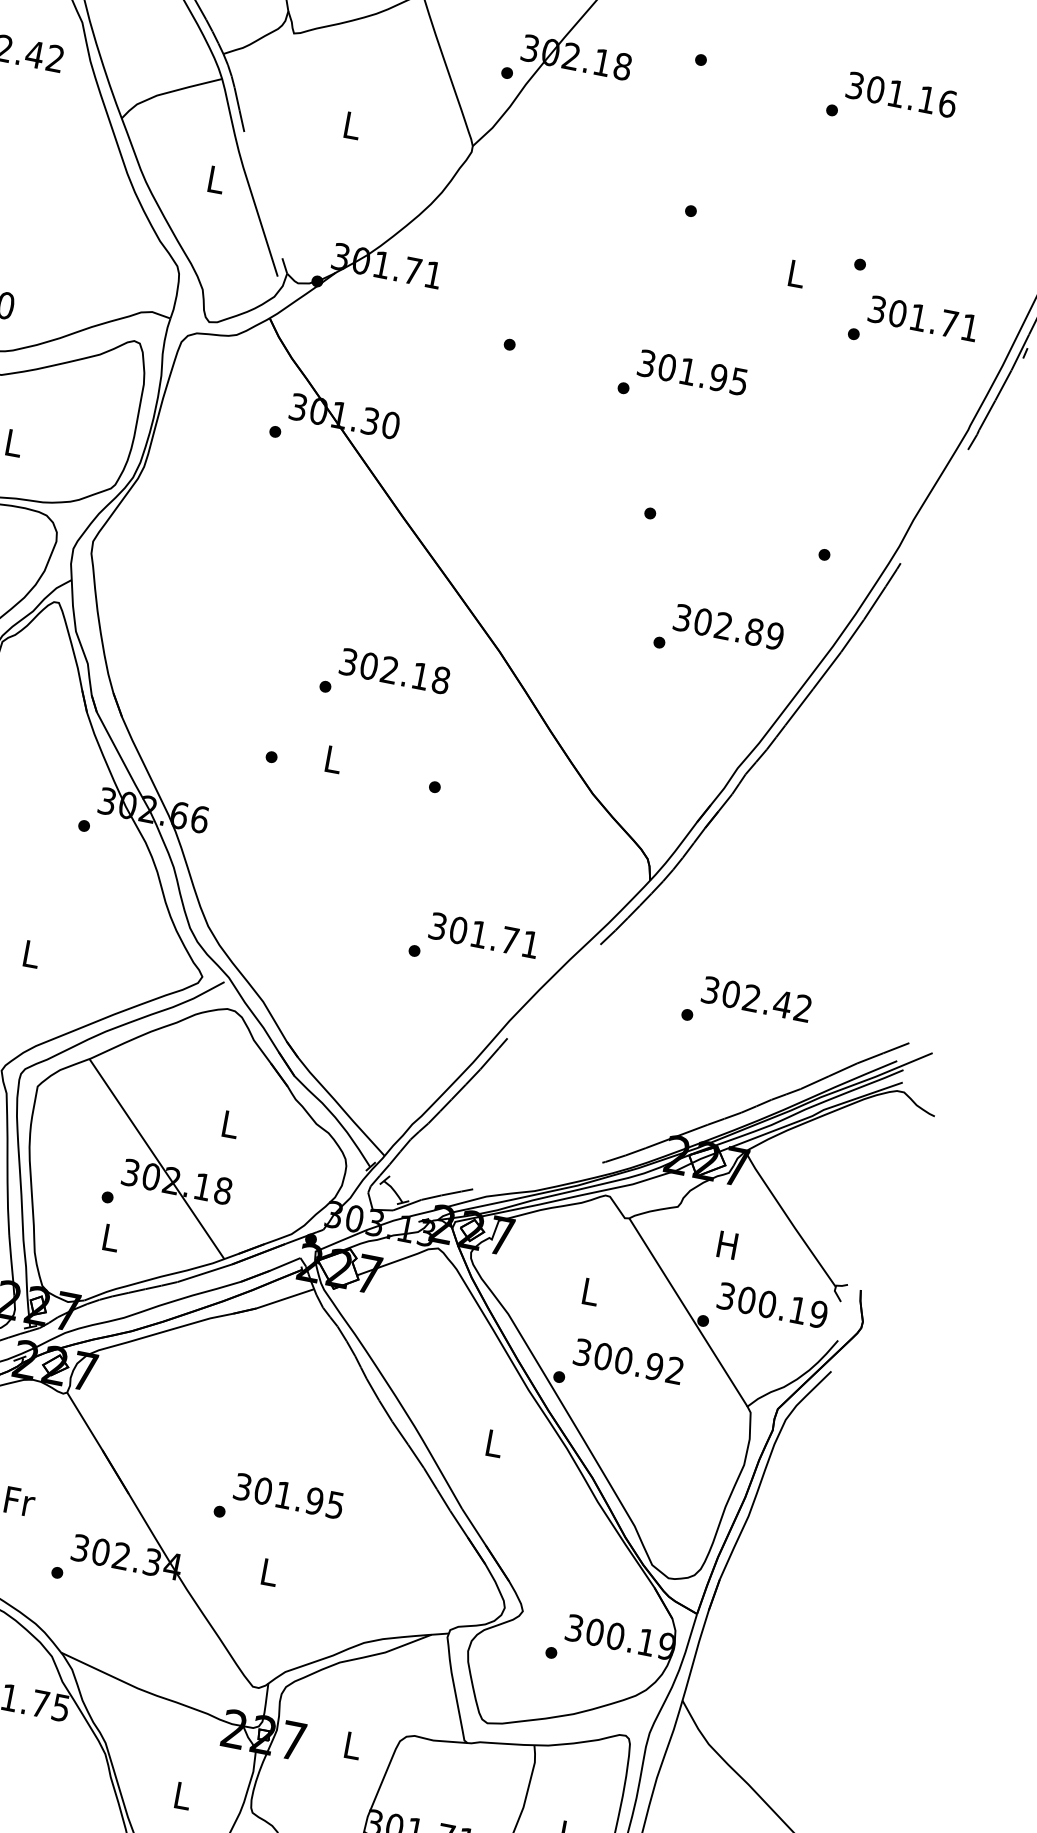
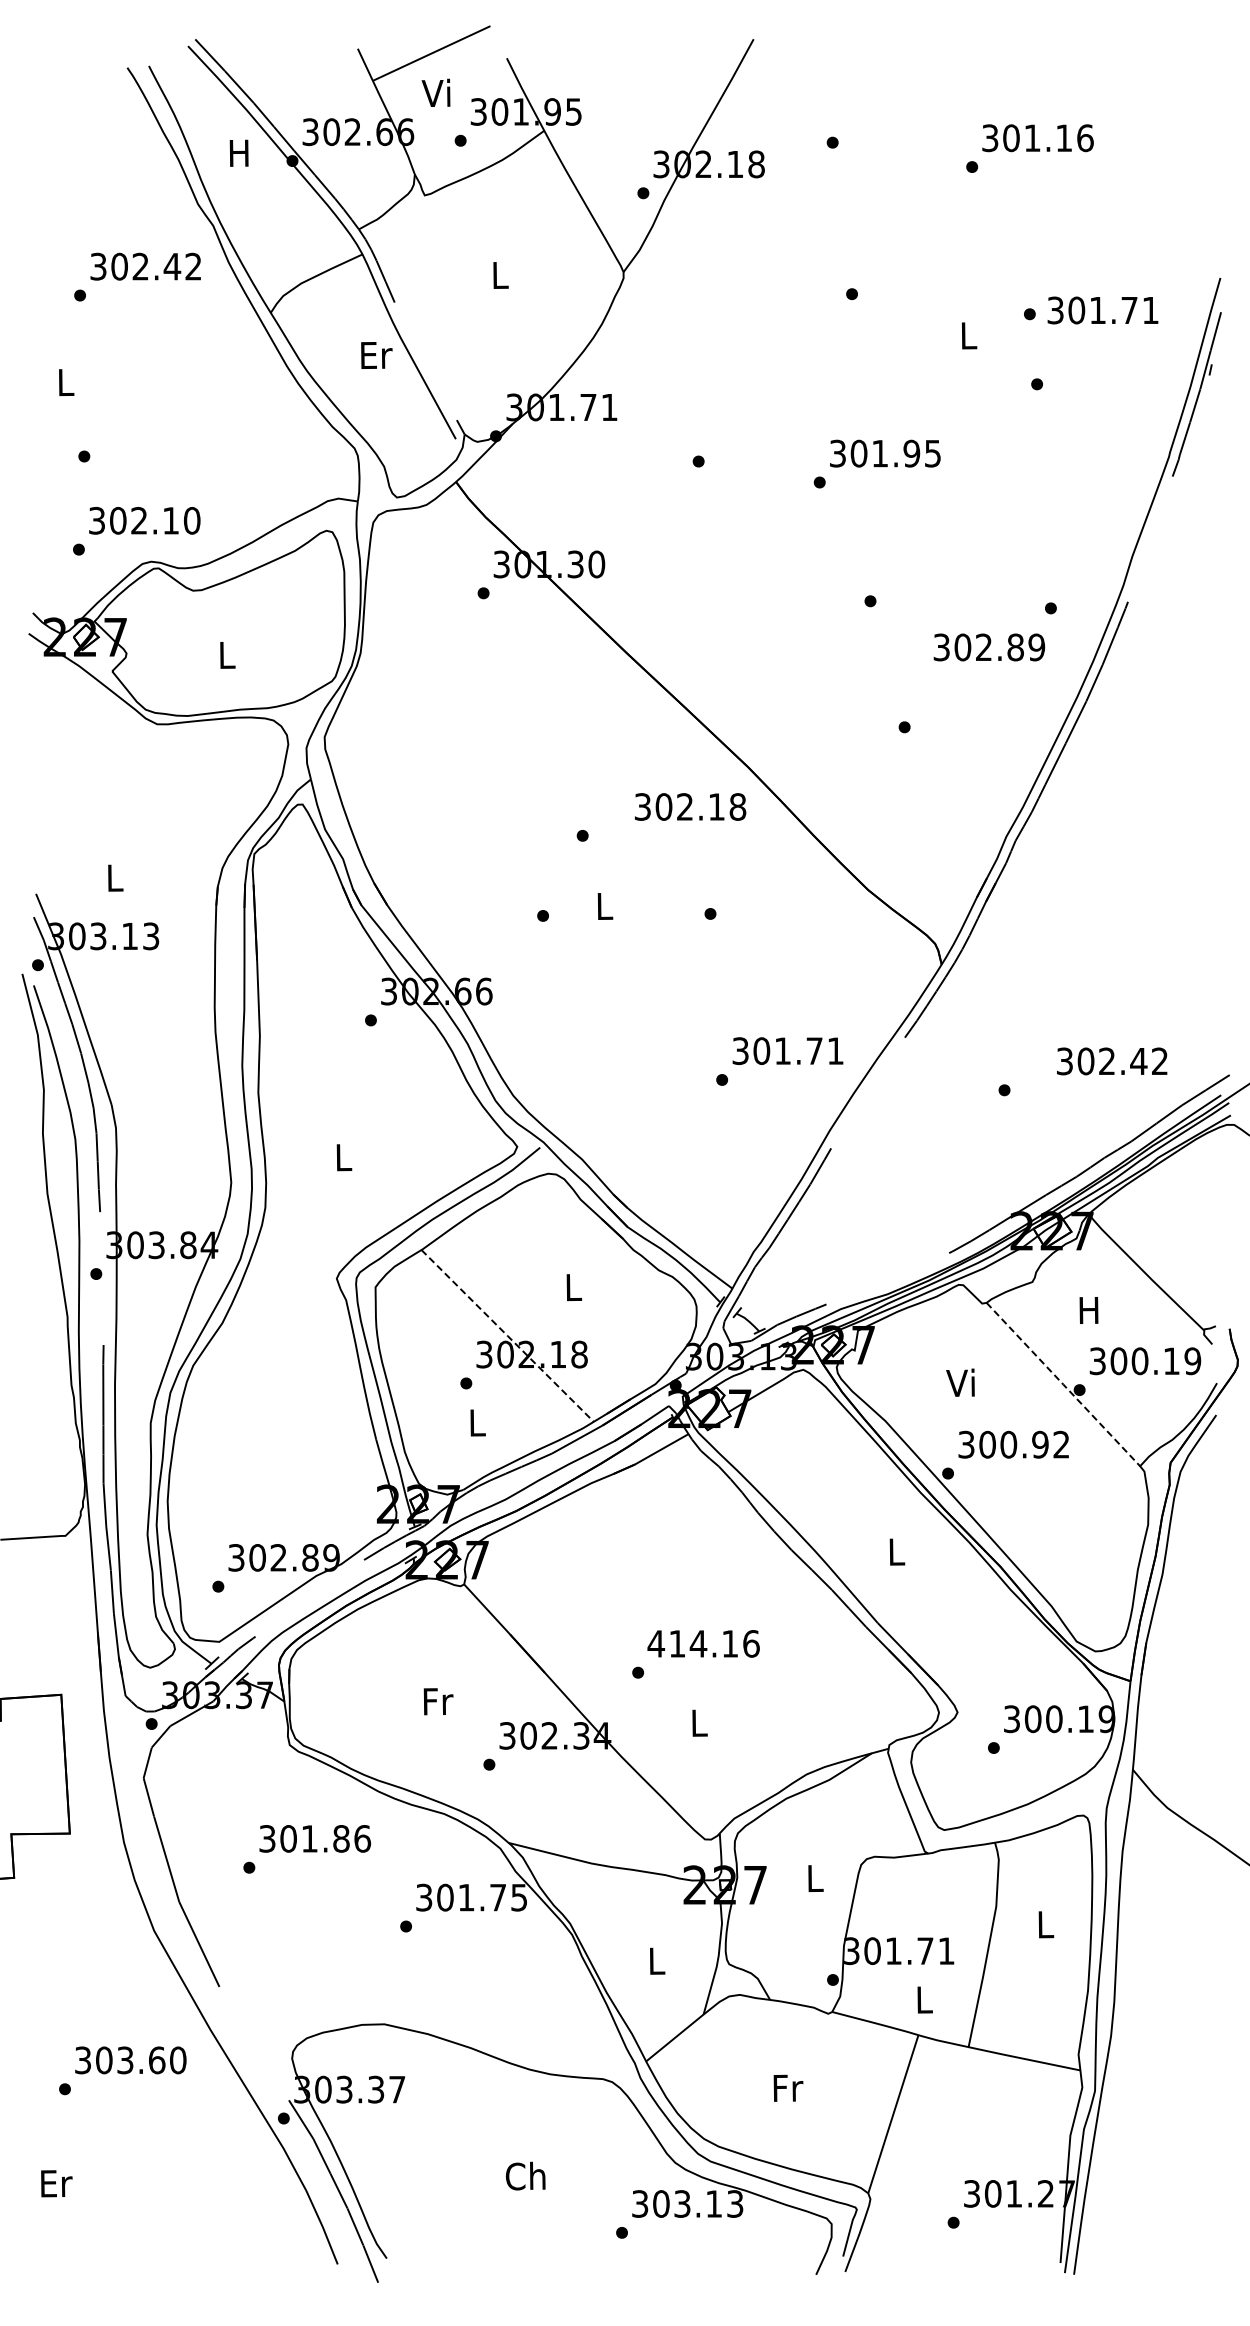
text: (216, 180) -> (376, 355), L -> Er
text: (922, 318) -> (1102, 310), moved
text: (728, 627) -> (989, 647), moved
text: (395, 670) -> (690, 806), moved
text: (757, 999) -> (1112, 1061), moved
line: (156, 1158) -> (507, 1335), solid -> dashed
text: (588, 1290) -> (960, 1382), L -> Vi
line: (688, 1312) -> (1063, 1384), solid -> dashed
text: (288, 1495) -> (703, 1643), 301.95 -> 414.16

